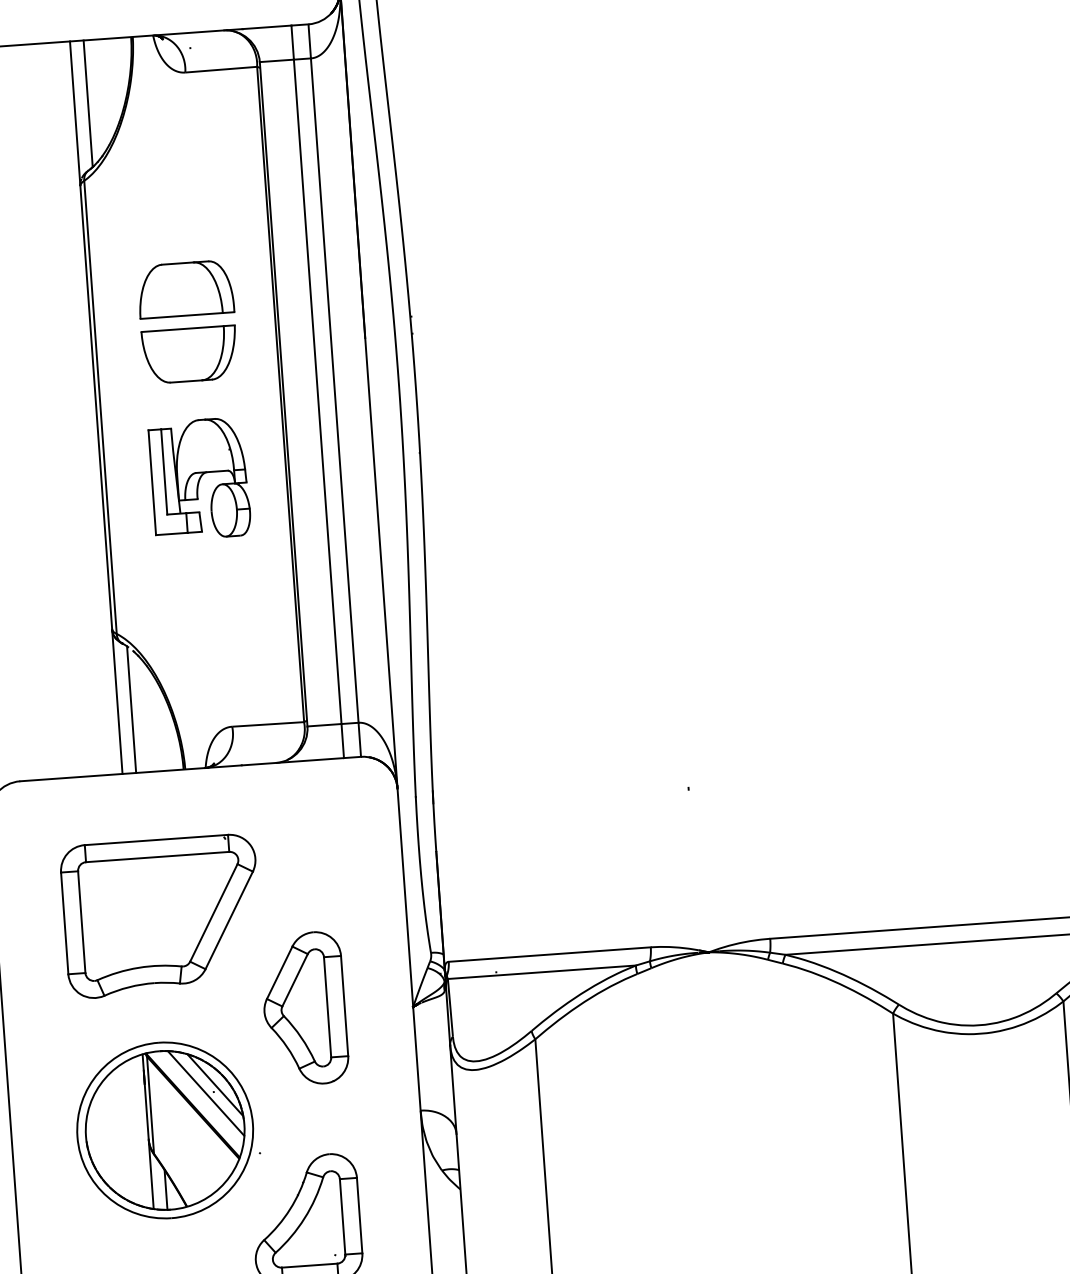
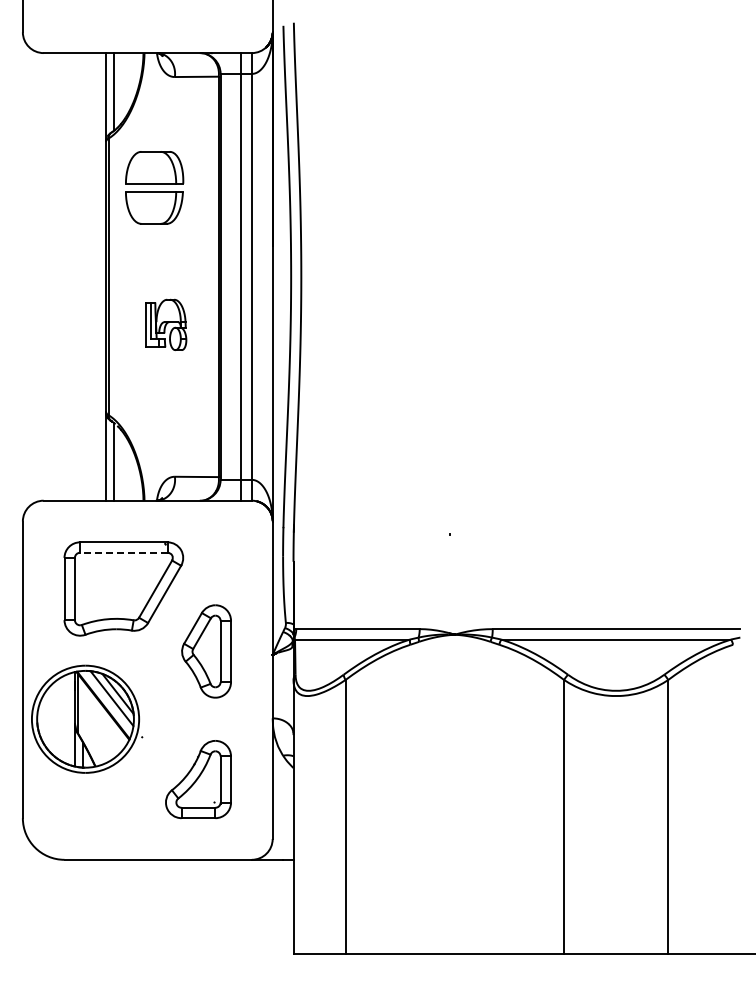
part: (187, 321) -> (154, 187), moved
part: (198, 478) -> (165, 324), size x0.7
line: (157, 856) -> (123, 552), solid -> dashed
part: (168, 1128) -> (87, 718), moved

